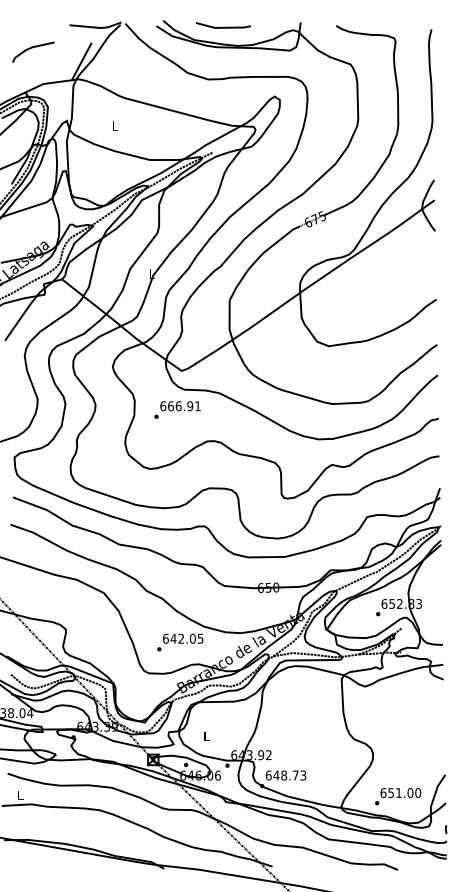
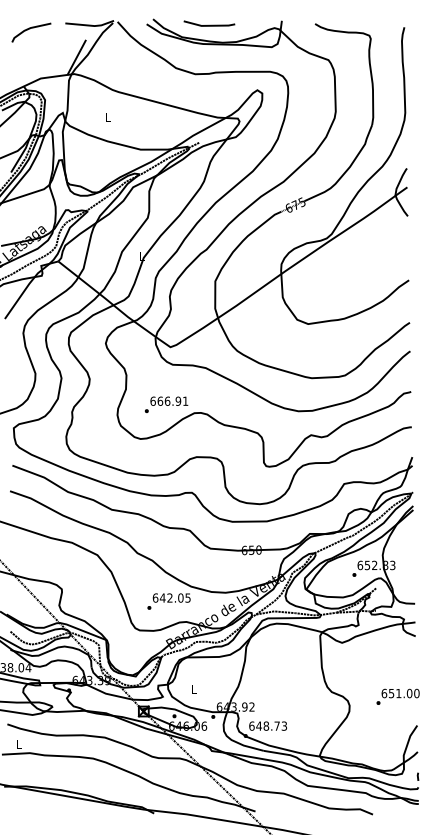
line: (32, 48) -> (30, 29), moved
text: (177, 409) -> (166, 404), moved
text: (397, 796) -> (397, 696), moved

